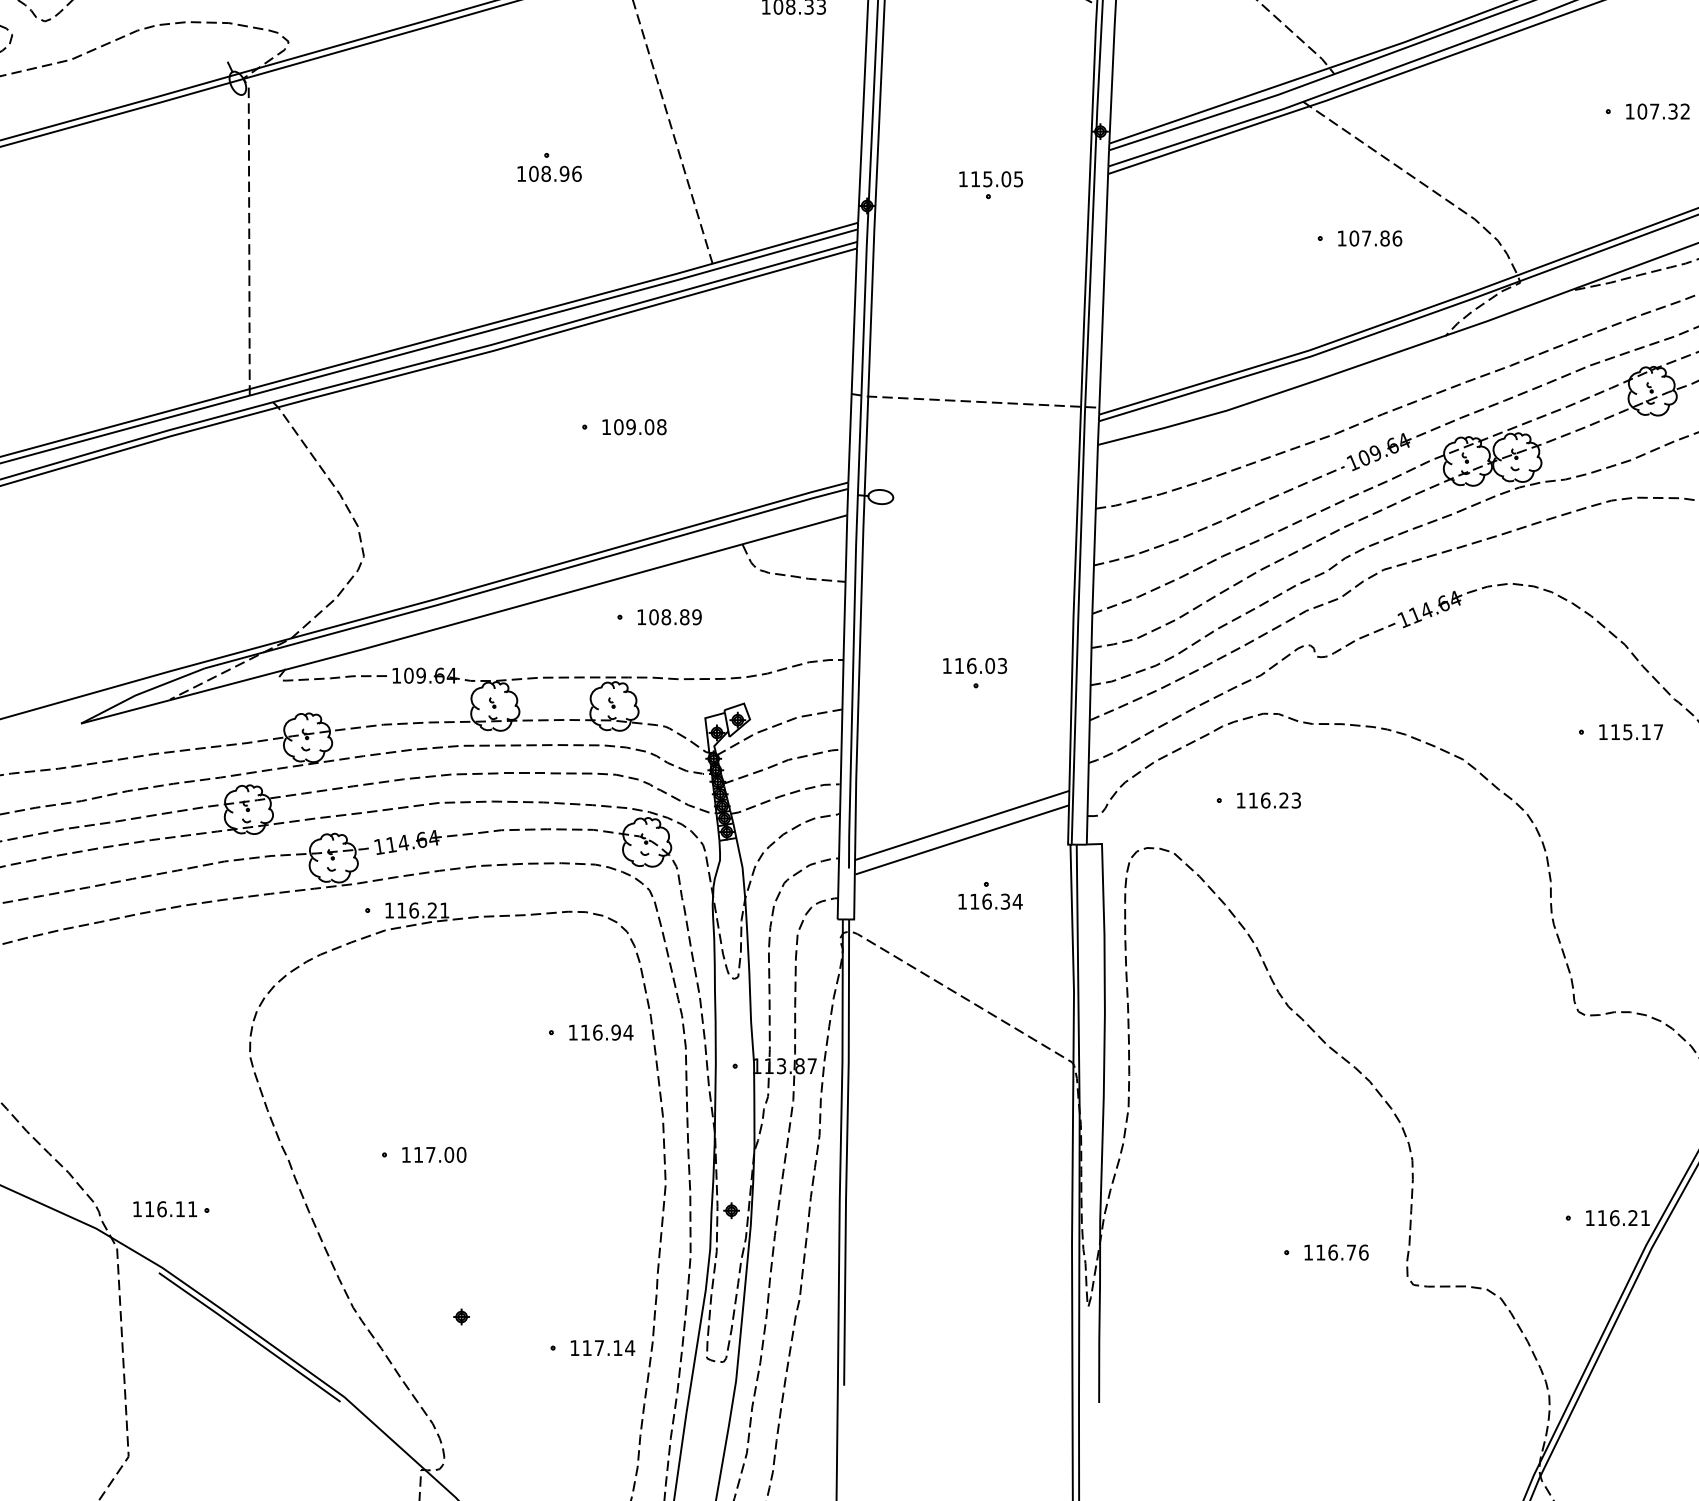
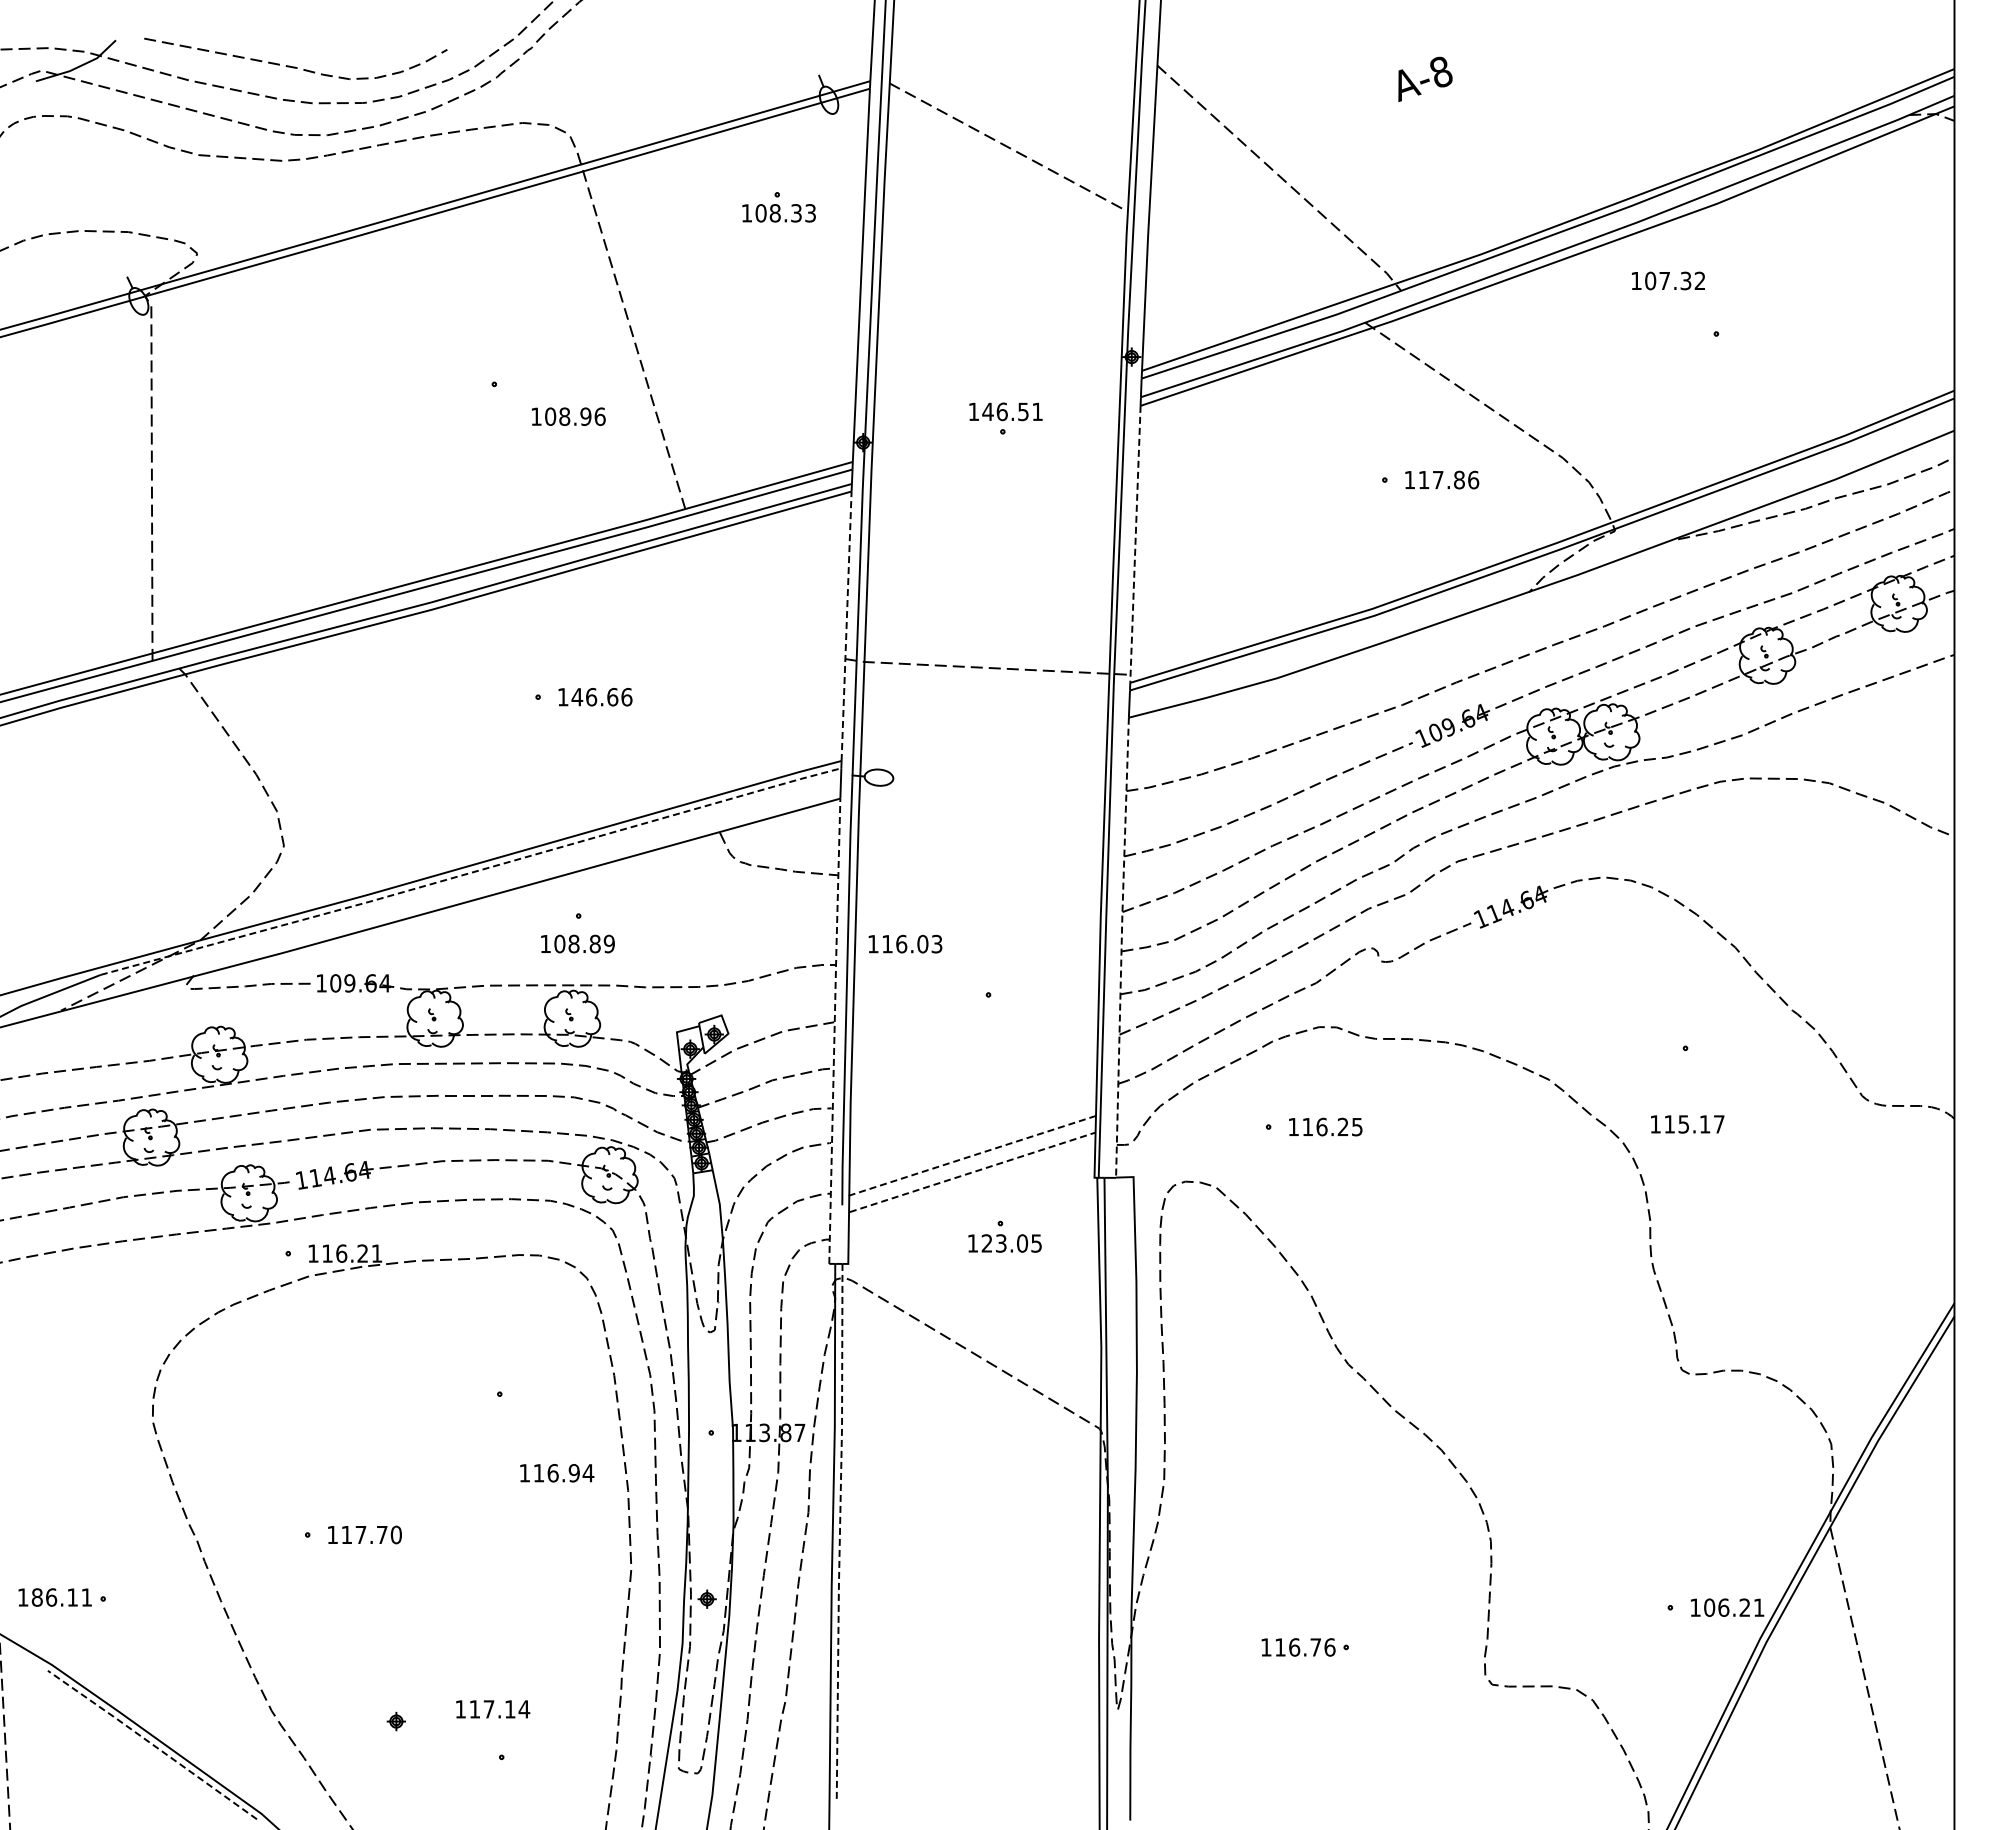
text: (1657, 111) -> (1668, 280), moved
text: (549, 173) -> (568, 416), moved
text: (996, 178) -> (1012, 411), 115.05 -> 146.51
text: (1353, 238) -> (1423, 479), 107.86 -> 117.86
line: (1103, 294) -> (1135, 544), solid -> dashed
line: (852, 365) -> (846, 626), solid -> dashed
text: (639, 426) -> (601, 696), 109.08 -> 146.66
line: (526, 579) -> (471, 872), solid -> dashed
text: (669, 616) -> (577, 943), moved
line: (1091, 644) -> (1121, 947), solid -> dashed
text: (975, 665) -> (905, 943), moved
line: (842, 716) -> (834, 1030), solid -> dashed
text: (1630, 732) -> (1687, 1124), moved
text: (1296, 800) -> (1357, 1126), 116.23 -> 116.25
line: (962, 825) -> (972, 1155), solid -> dashed
line: (962, 840) -> (973, 1172), solid -> dashed
text: (995, 901) -> (1011, 1243), 116.34 -> 123.05
text: (601, 1032) -> (557, 1473), moved
line: (846, 1152) -> (839, 1532), solid -> dashed
text: (448, 1154) -> (381, 1534), 117.00 -> 117.70
text: (148, 1209) -> (36, 1597), 116.11 -> 186.11
text: (1602, 1217) -> (1709, 1607), 116.21 -> 106.21
text: (1336, 1252) -> (1298, 1647), moved
line: (248, 1336) -> (151, 1743), solid -> dashed
text: (603, 1348) -> (493, 1709), moved

